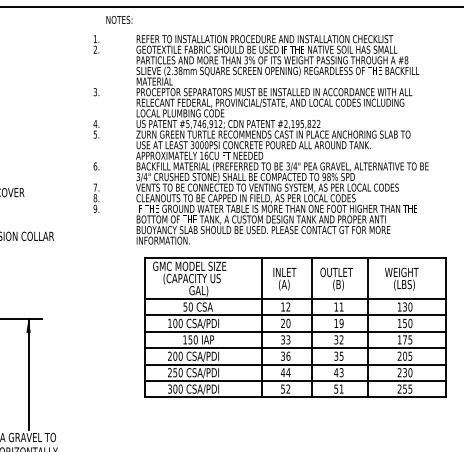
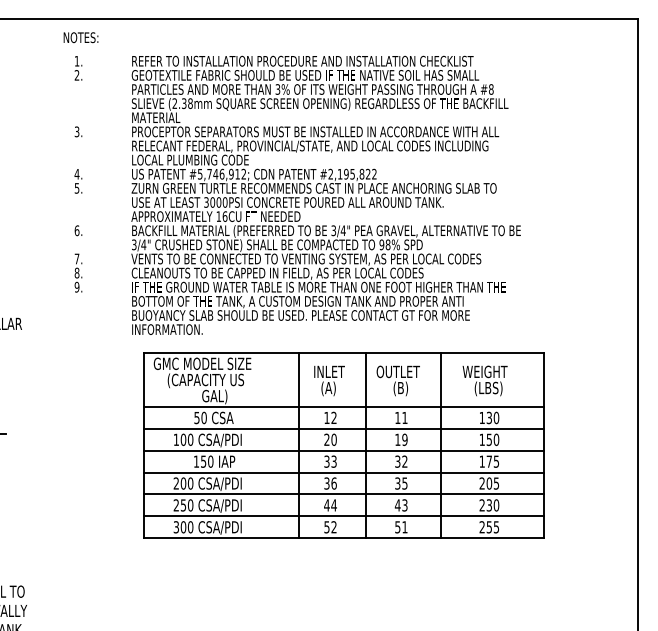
text: (118, 19) -> (80, 37), moved

